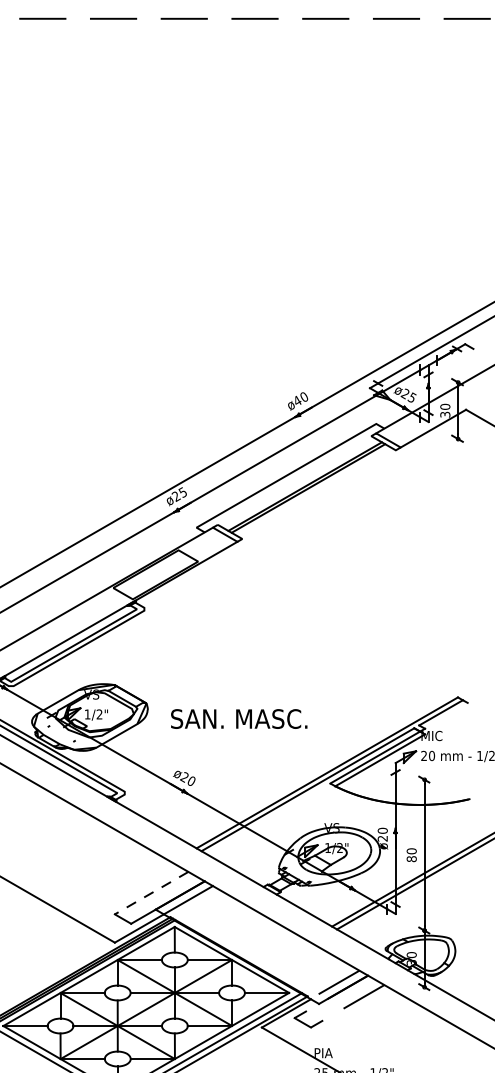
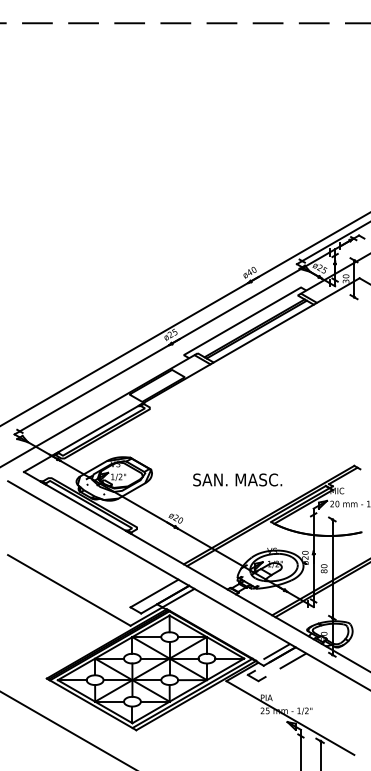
line: (318, 494) -> (263, 333), added
text: (238, 718) -> (237, 479), moved
line: (151, 893) -> (154, 593), dashed -> solid

